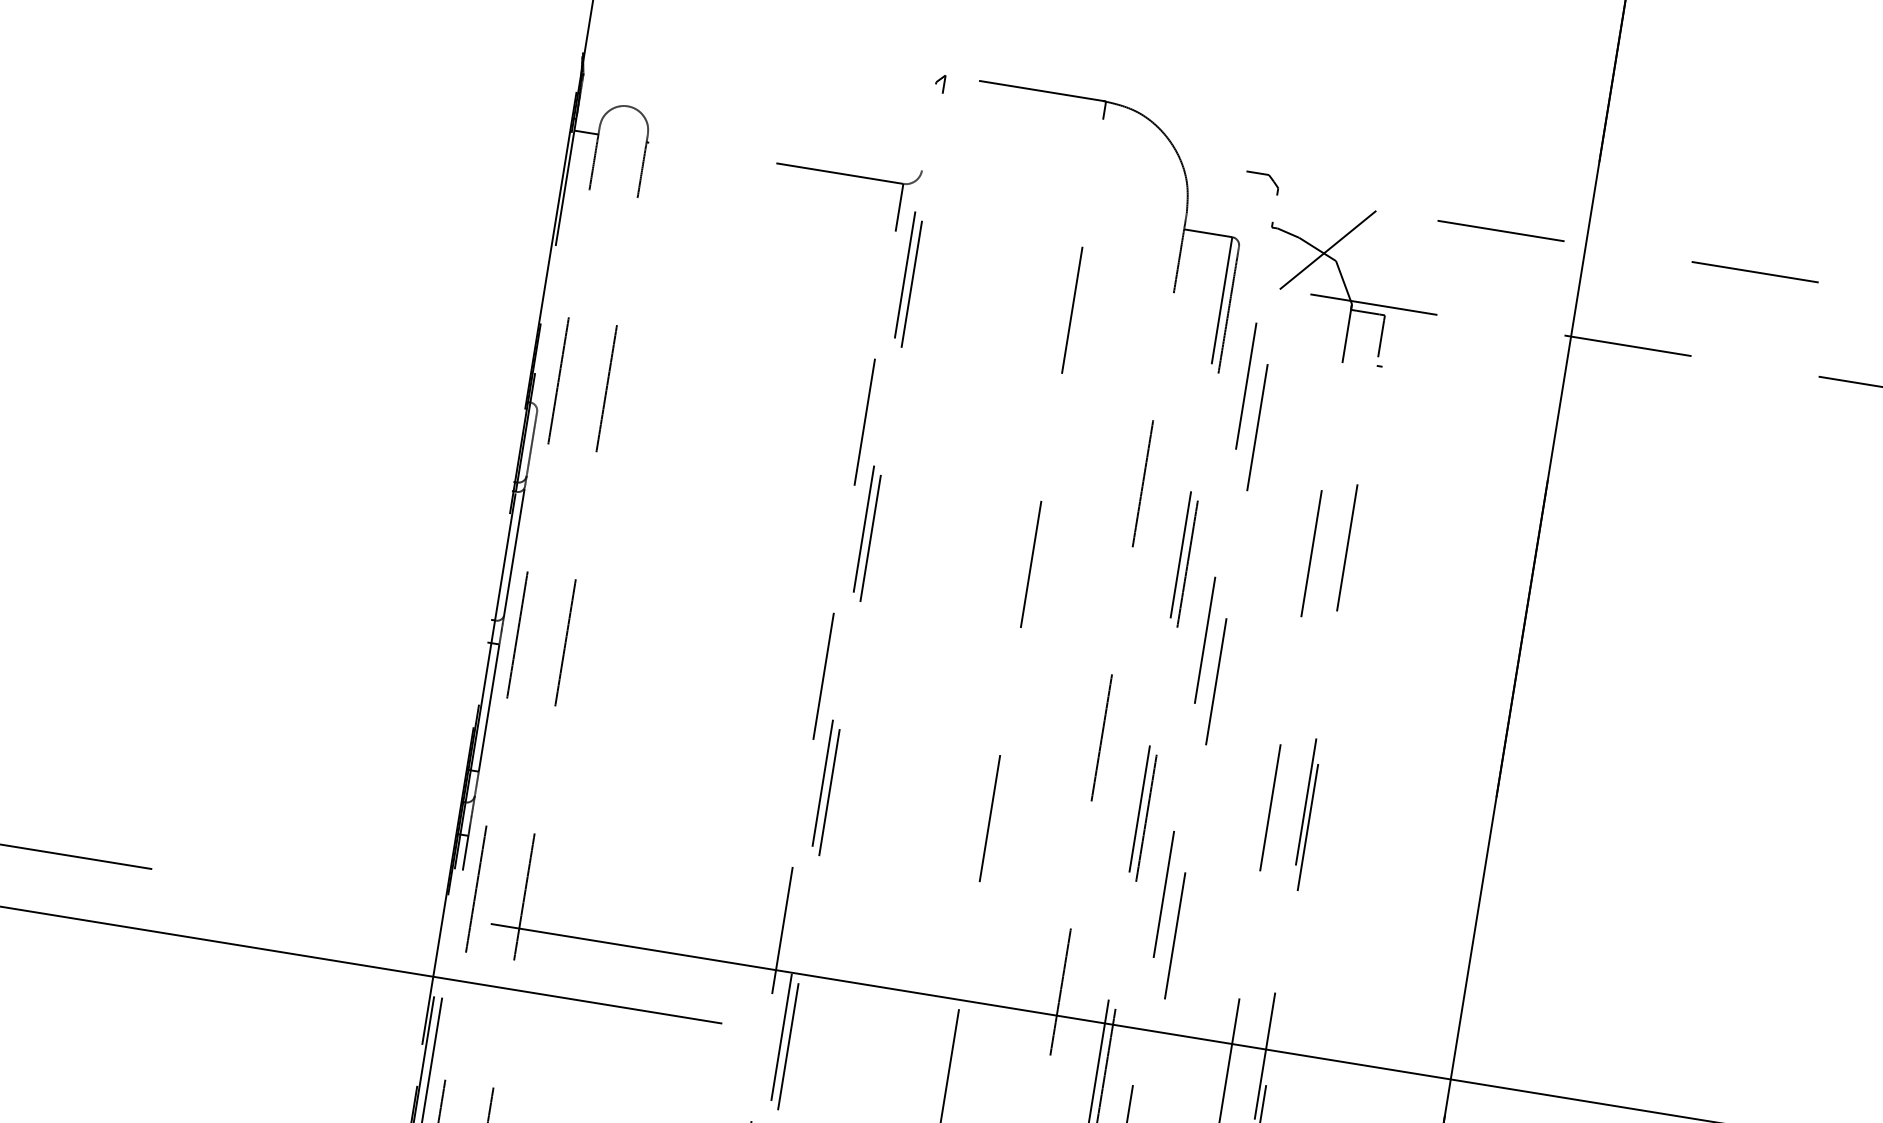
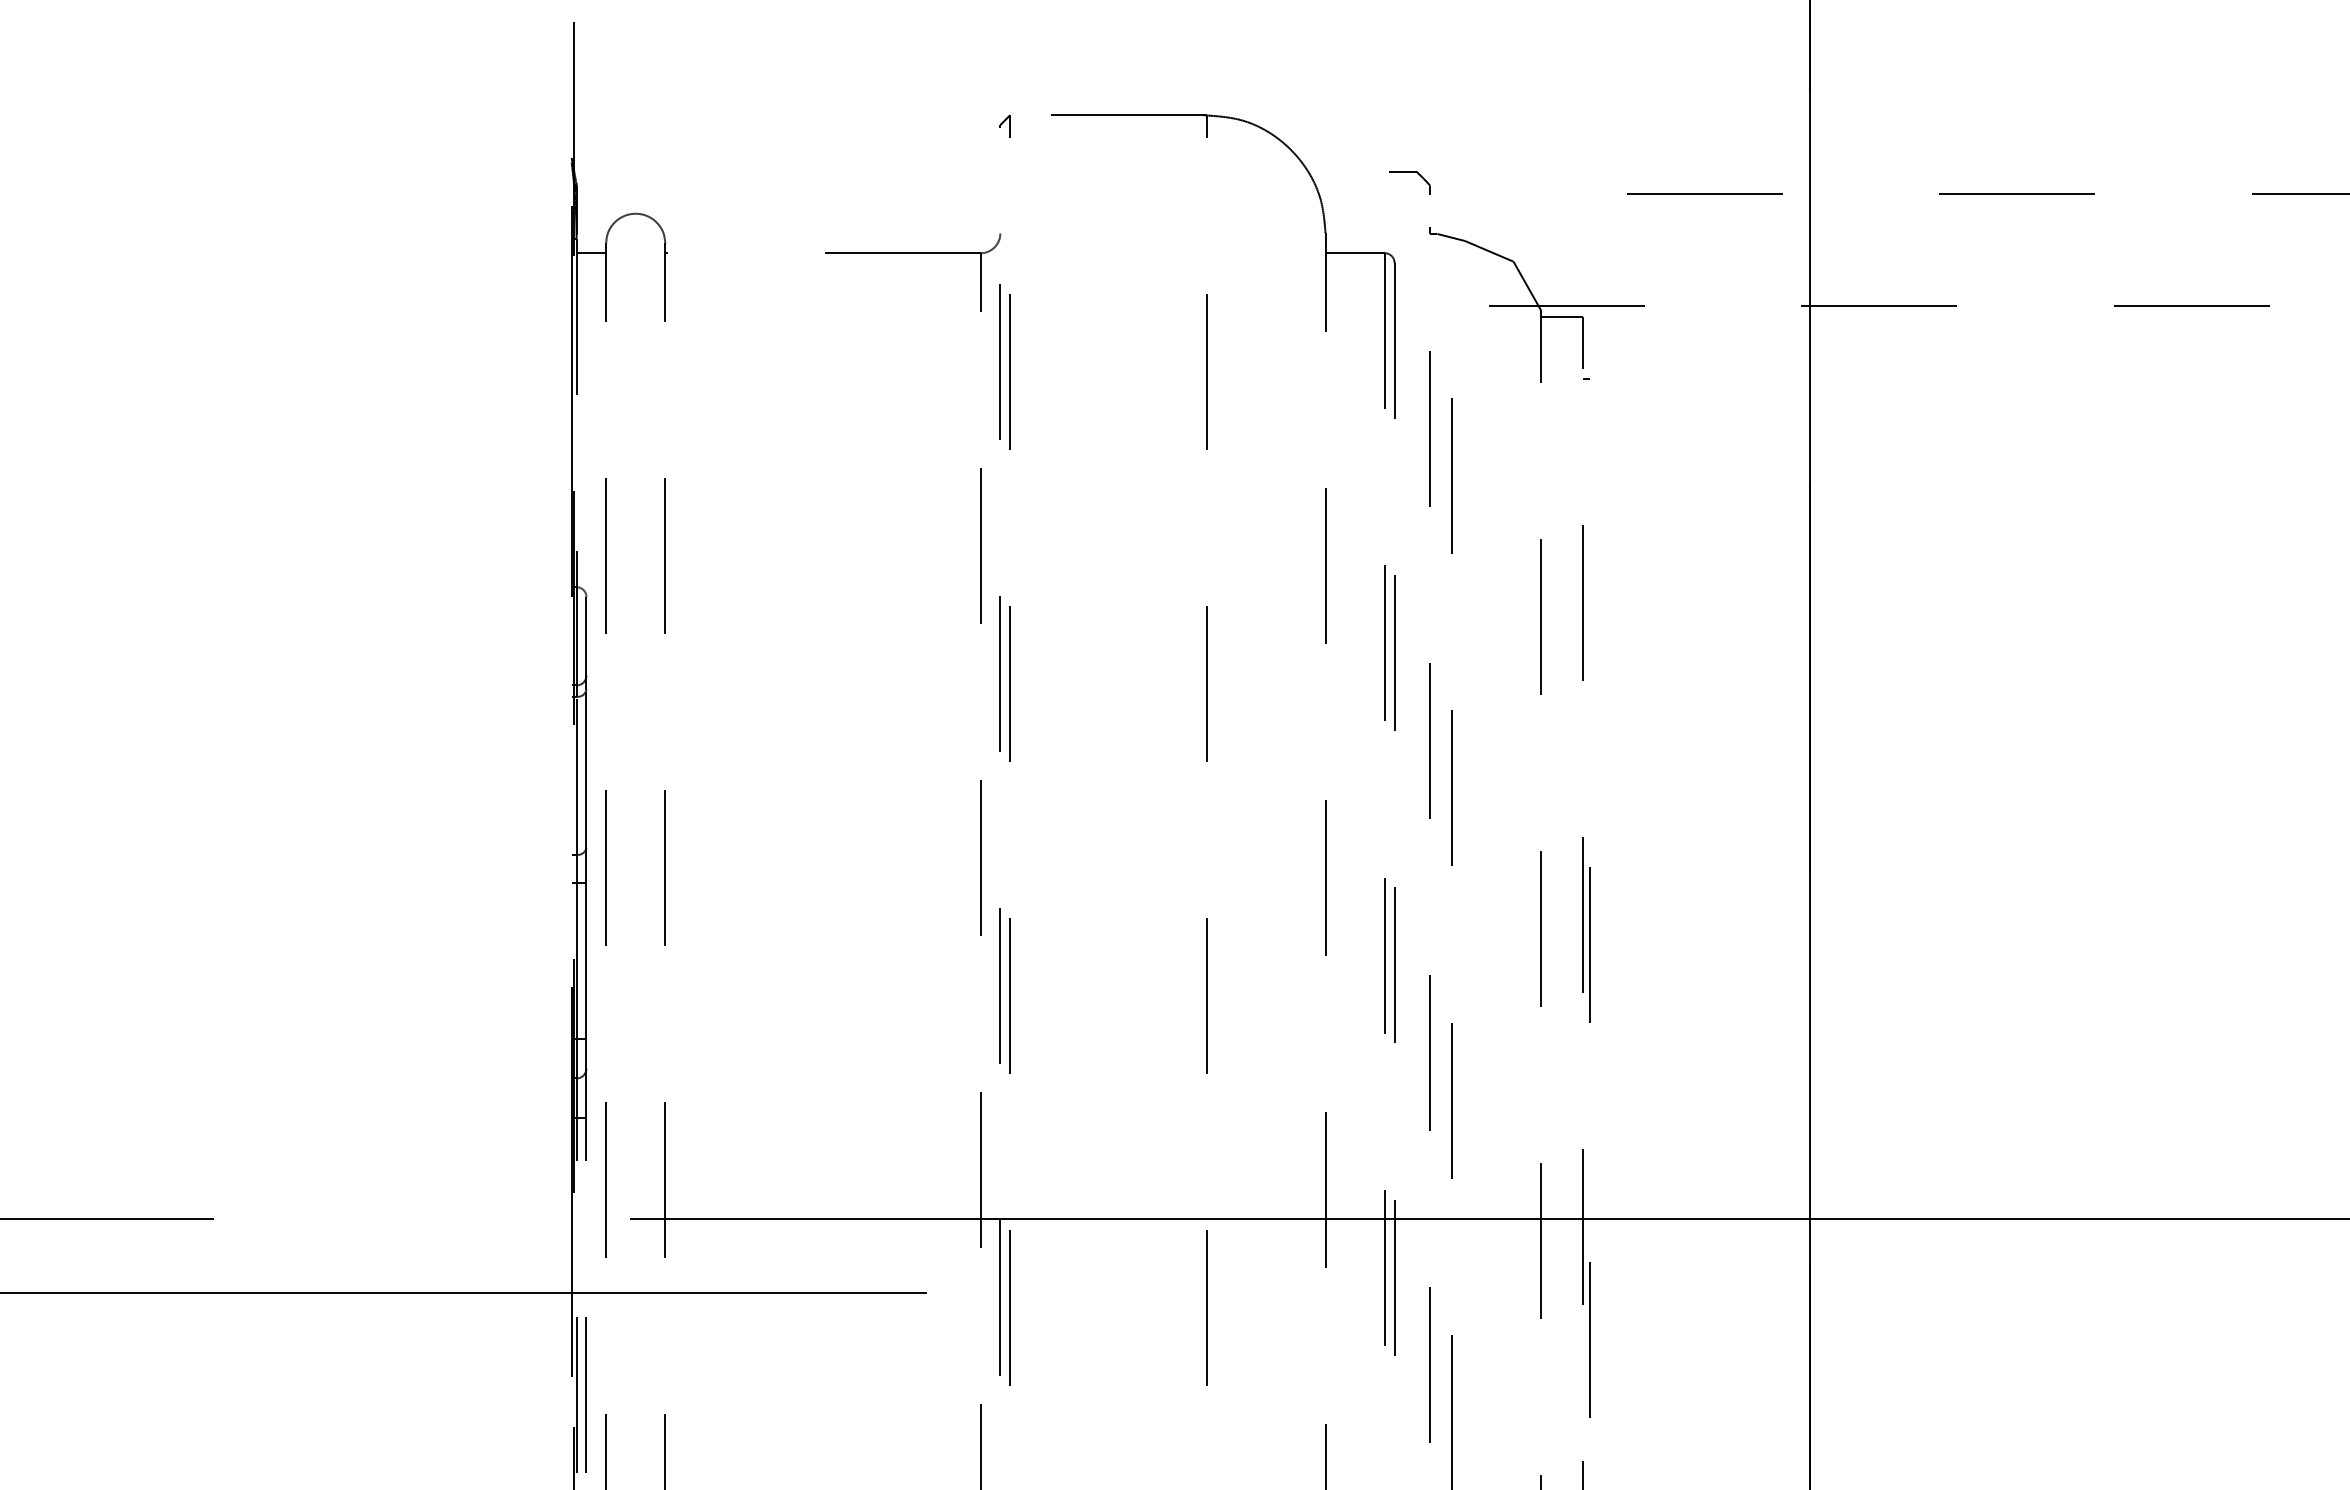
line: (1327, 249) -> (1501, 249), removed

